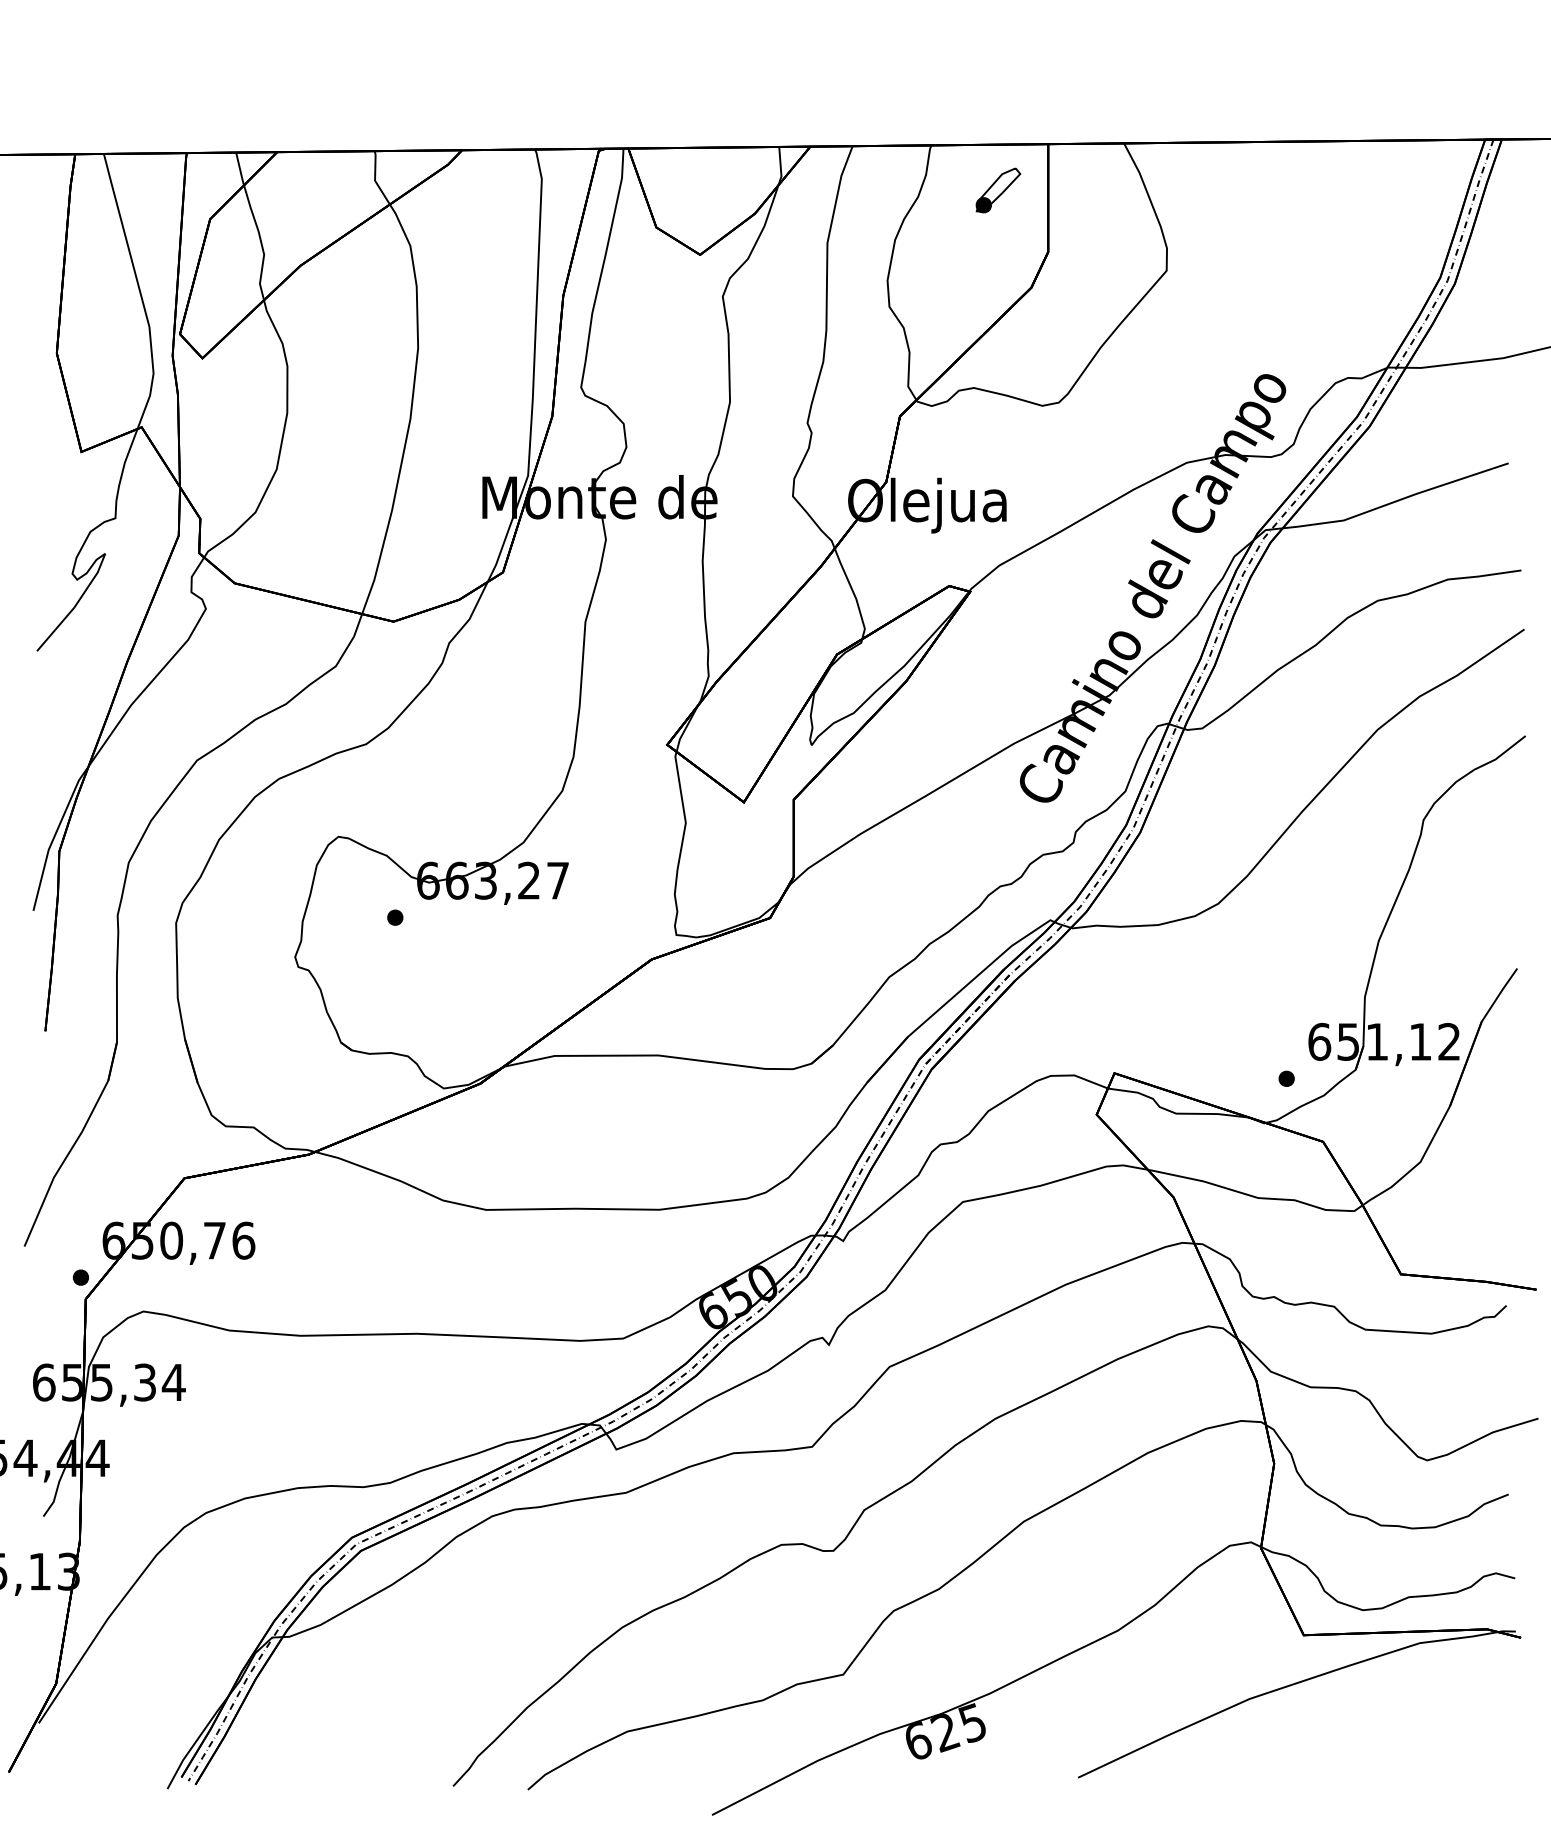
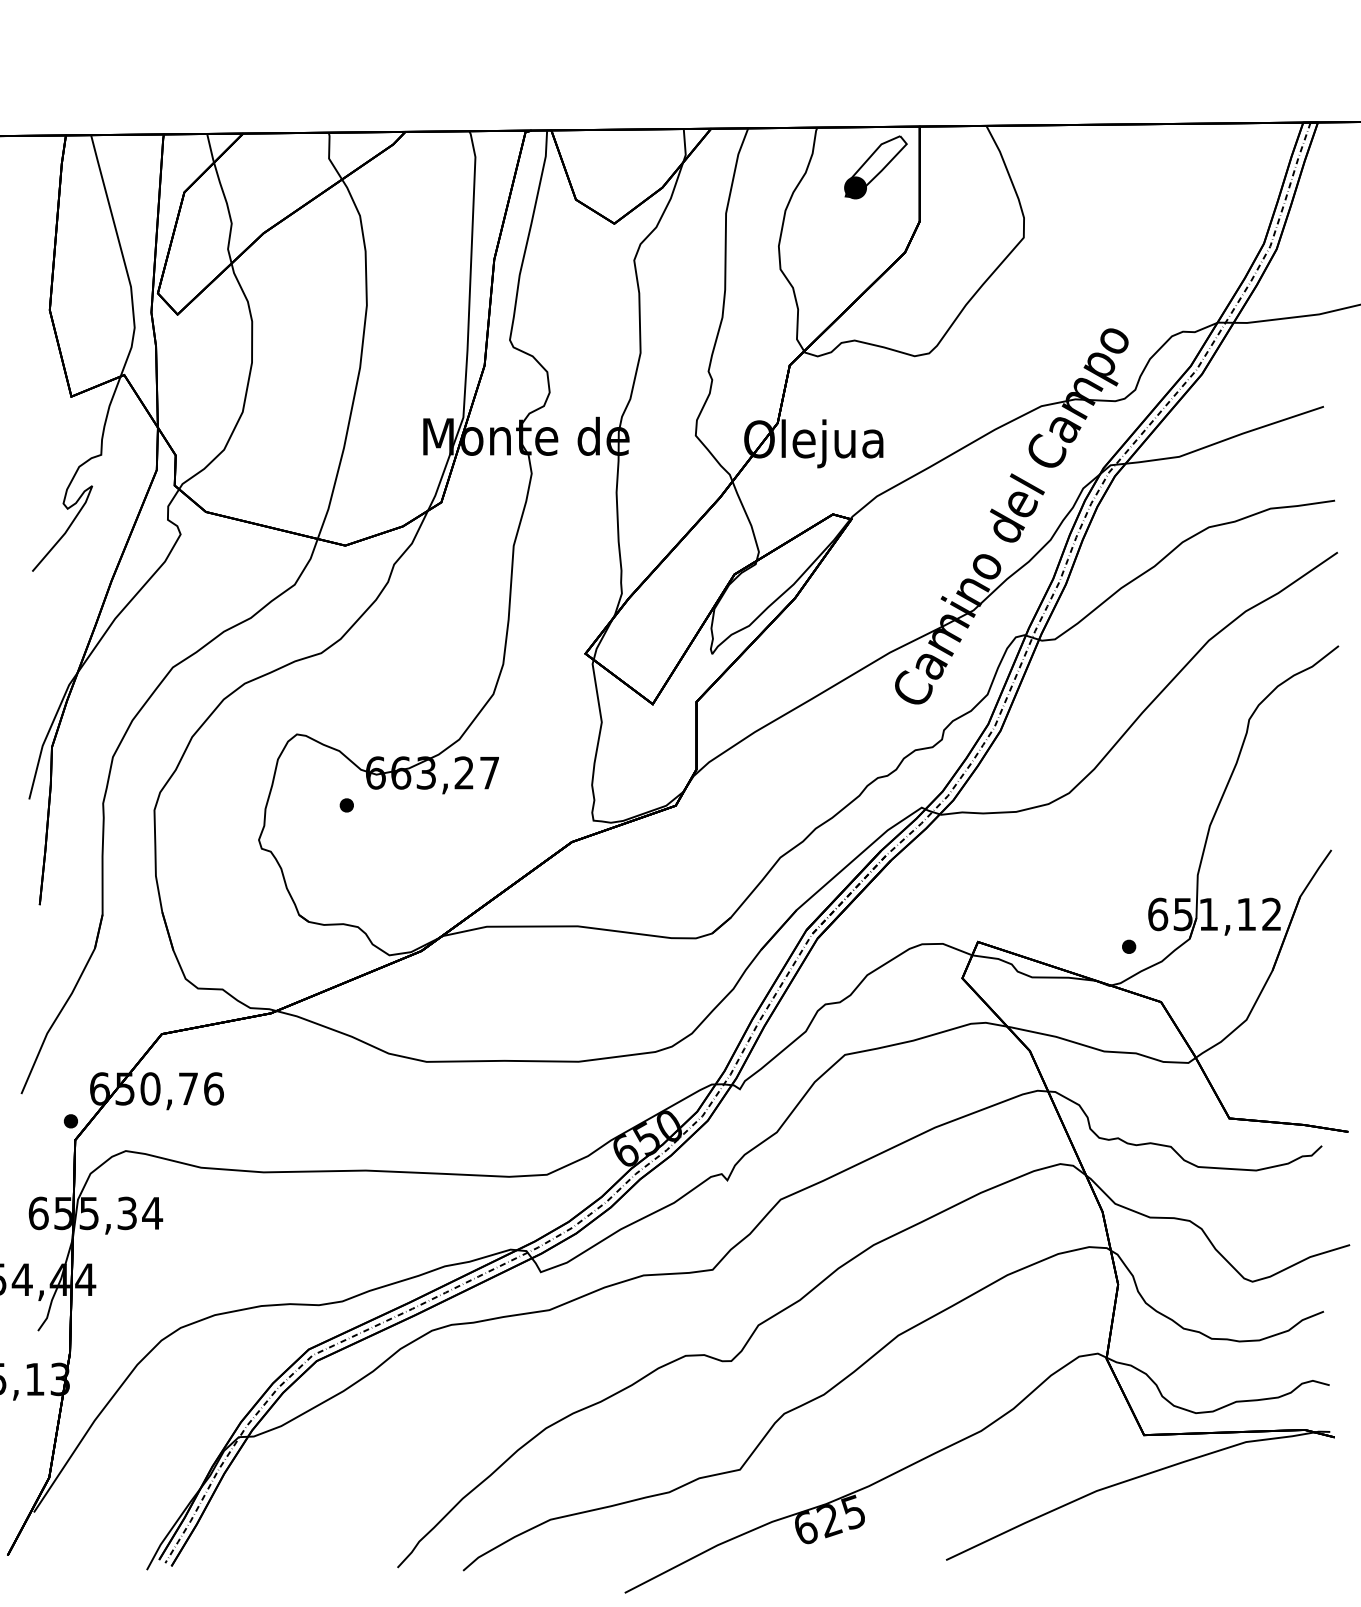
part: (998, 190) -> (876, 167), size x1.6

